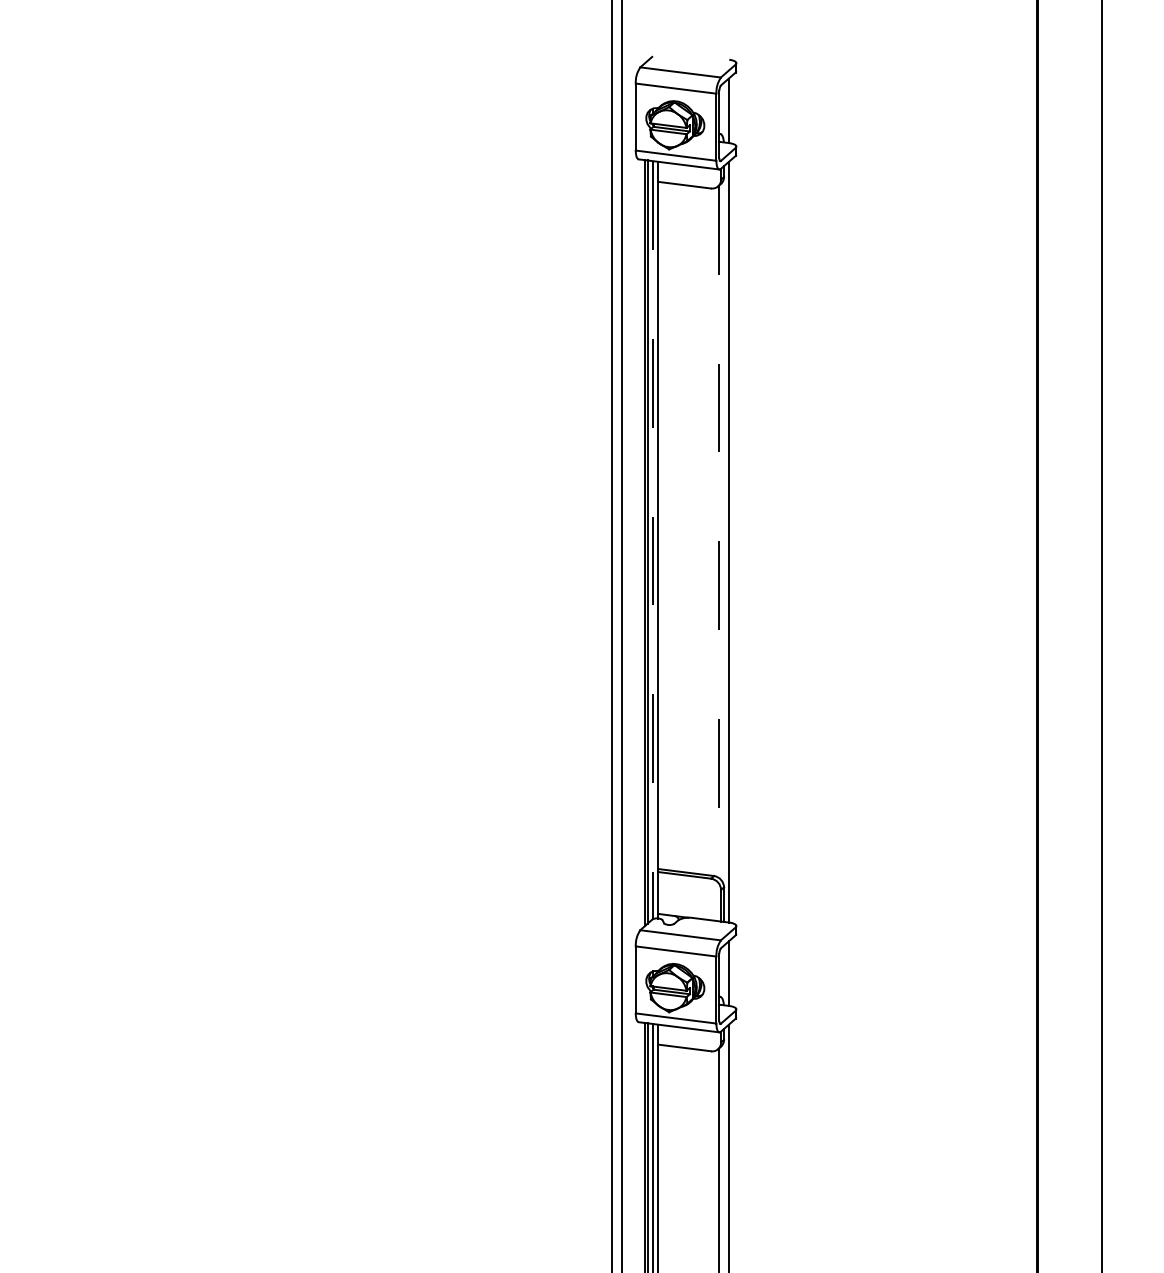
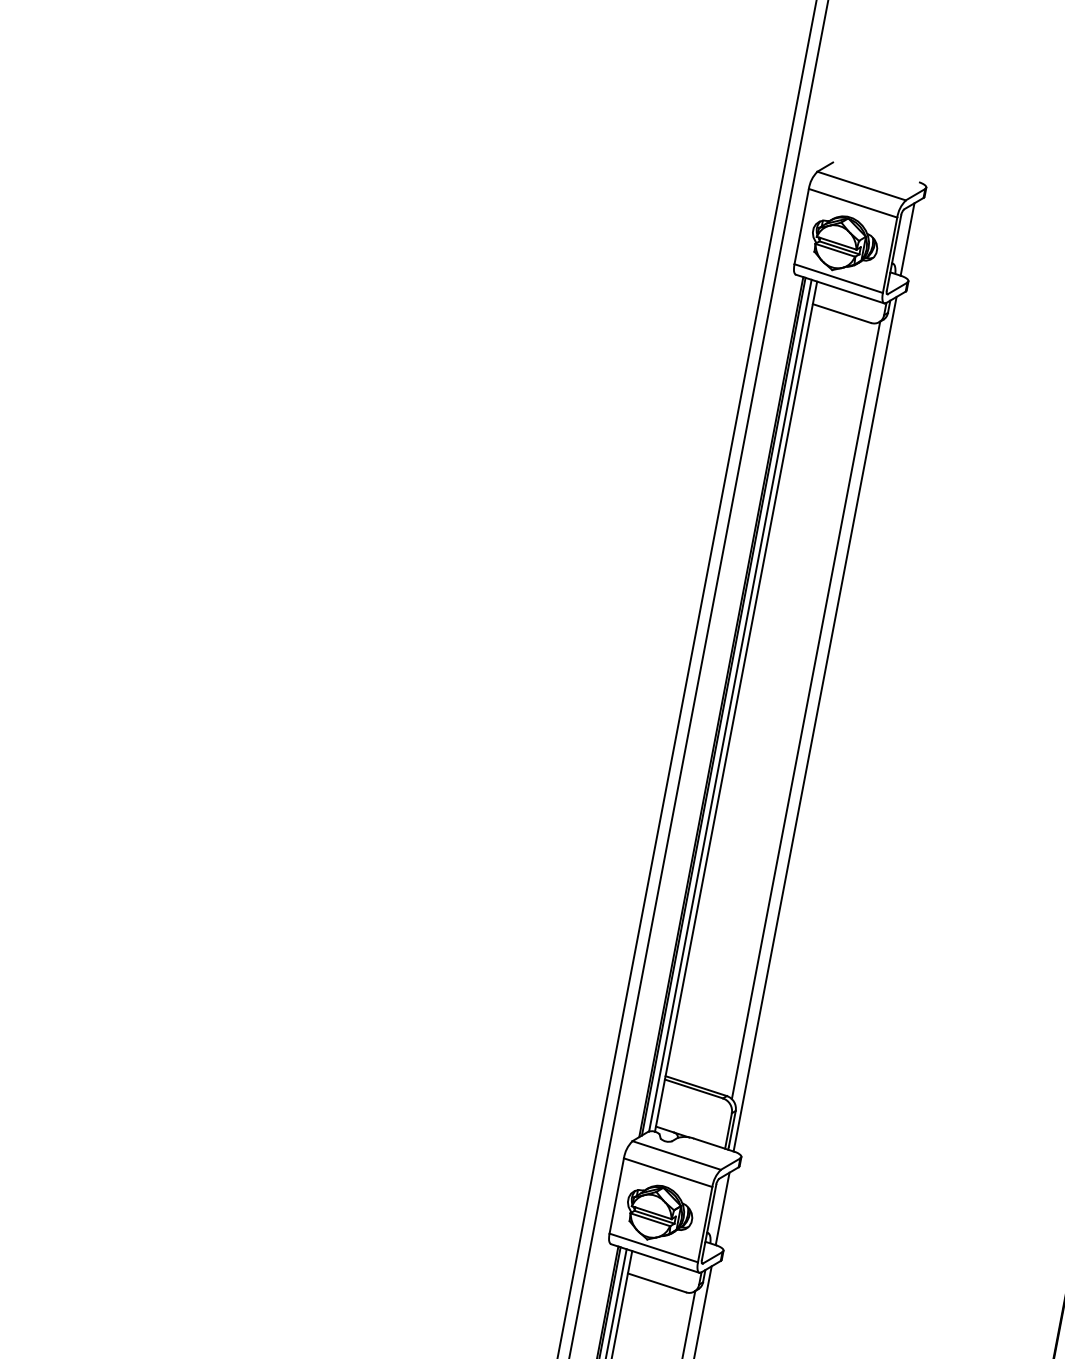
line: (718, 532) -> (805, 711), dashed -> solid
line: (653, 540) -> (730, 706), dashed -> solid

